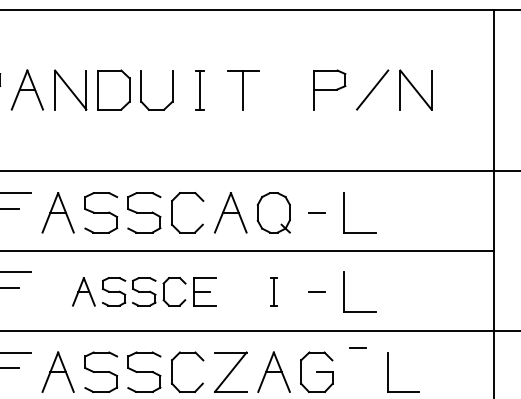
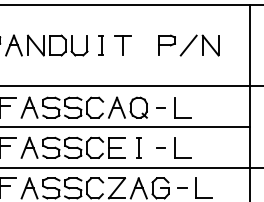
part: (142, 291) -> (72, 147), size x1.43
part: (273, 291) -> (138, 147), size x1.43
line: (358, 346) -> (182, 187), moved

